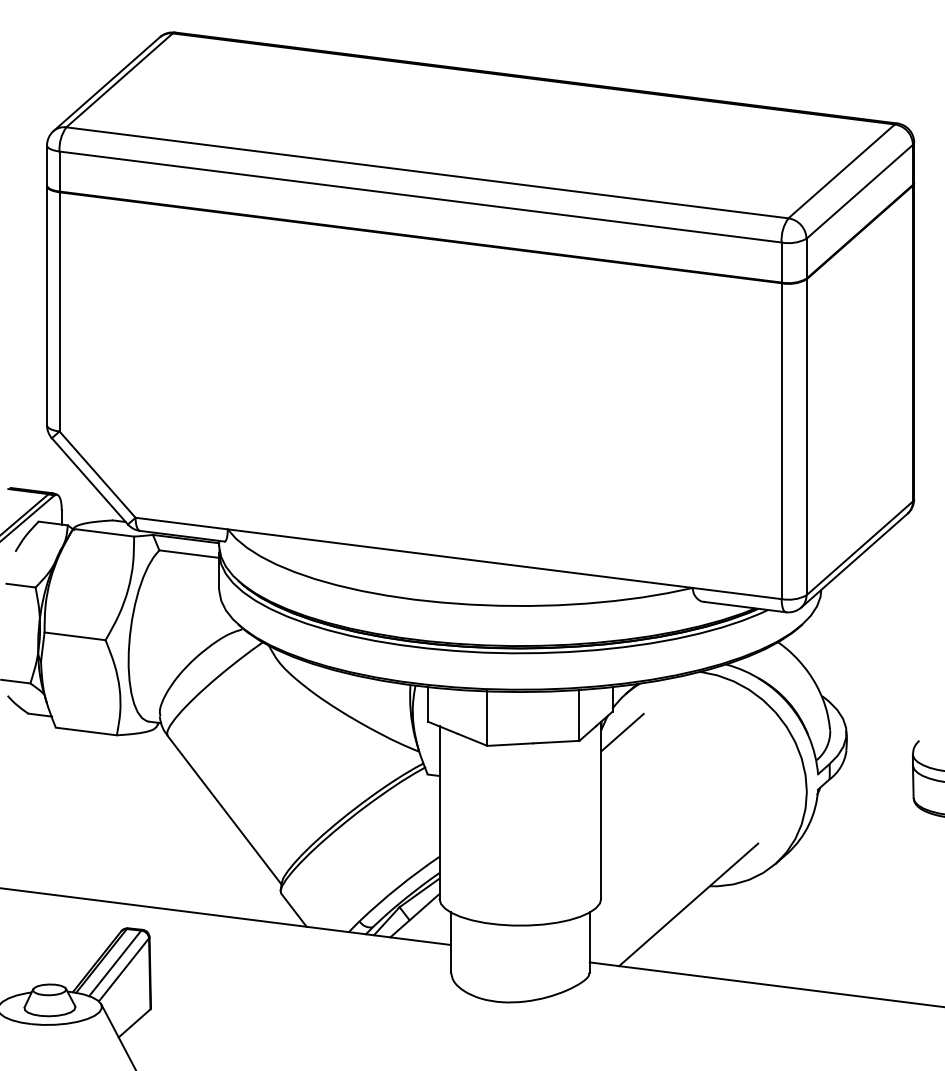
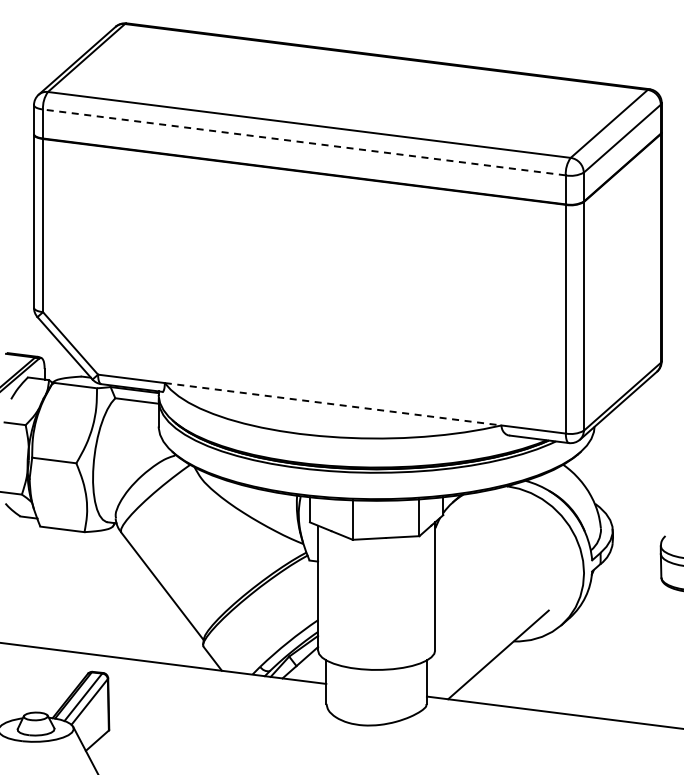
line: (419, 197) -> (303, 142), solid -> dashed
line: (460, 558) -> (333, 404), solid -> dashed
line: (622, 731) -> (450, 529), removed

